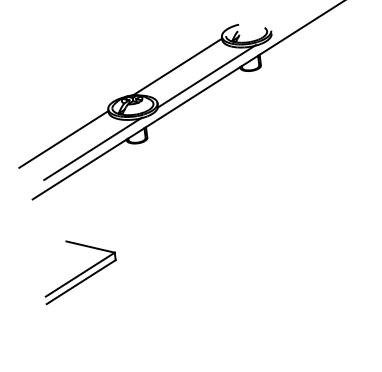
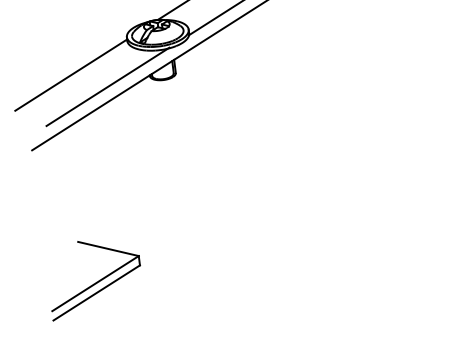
part: (80, 272) -> (95, 280), moved

